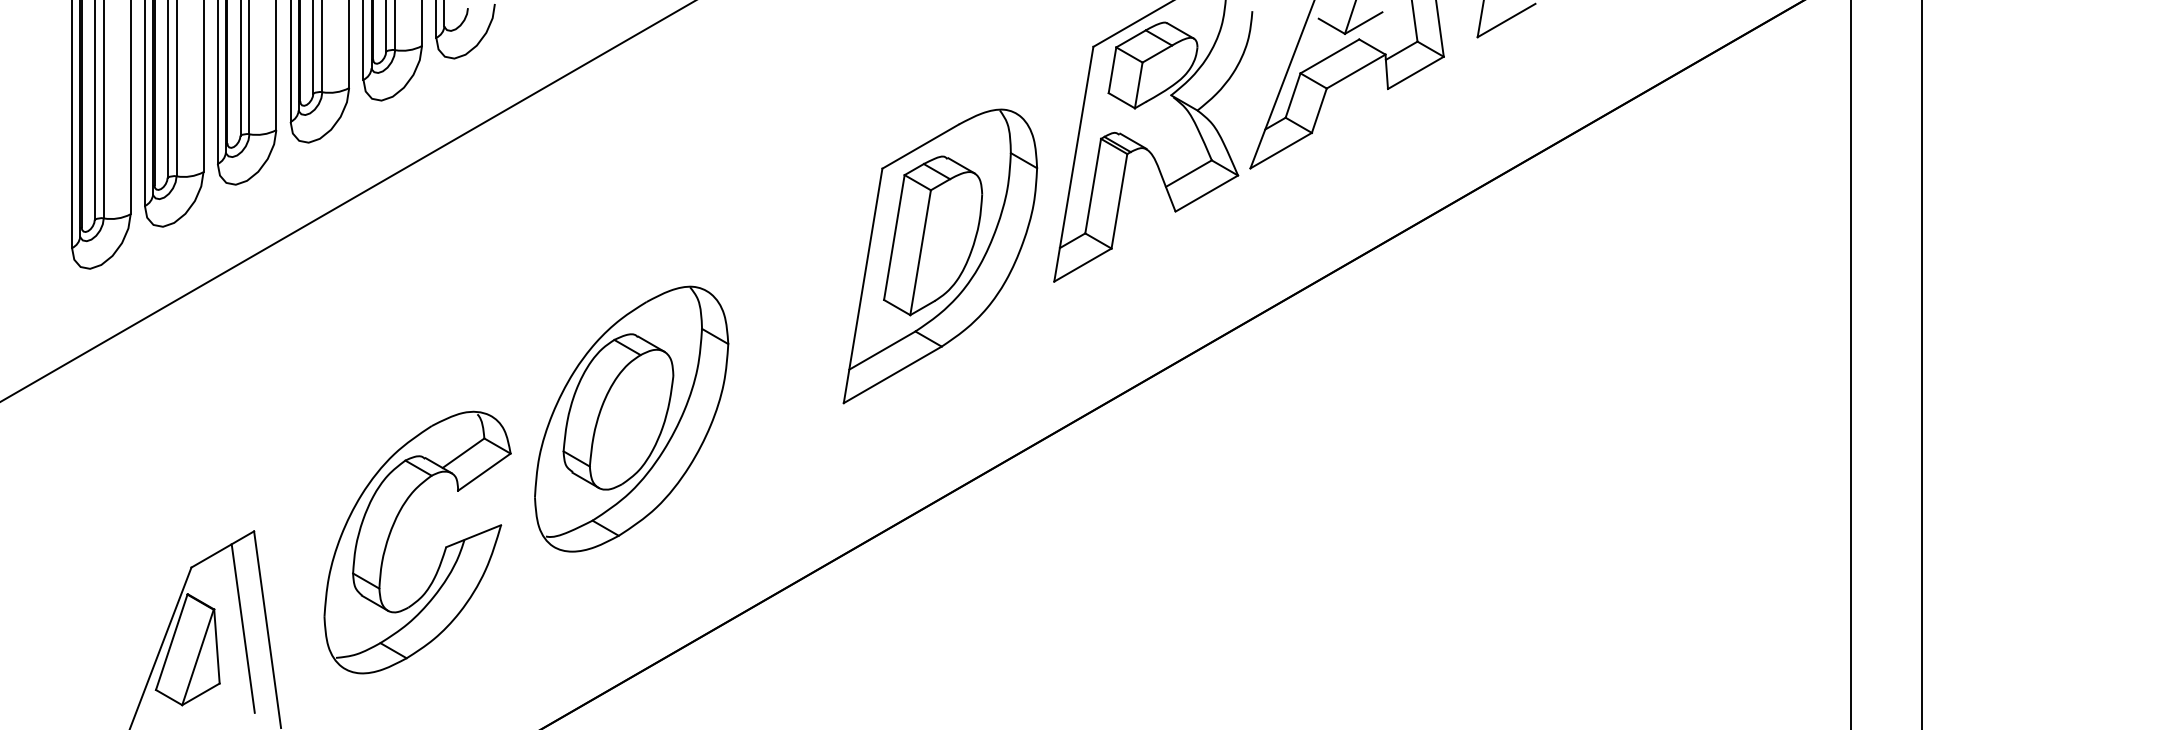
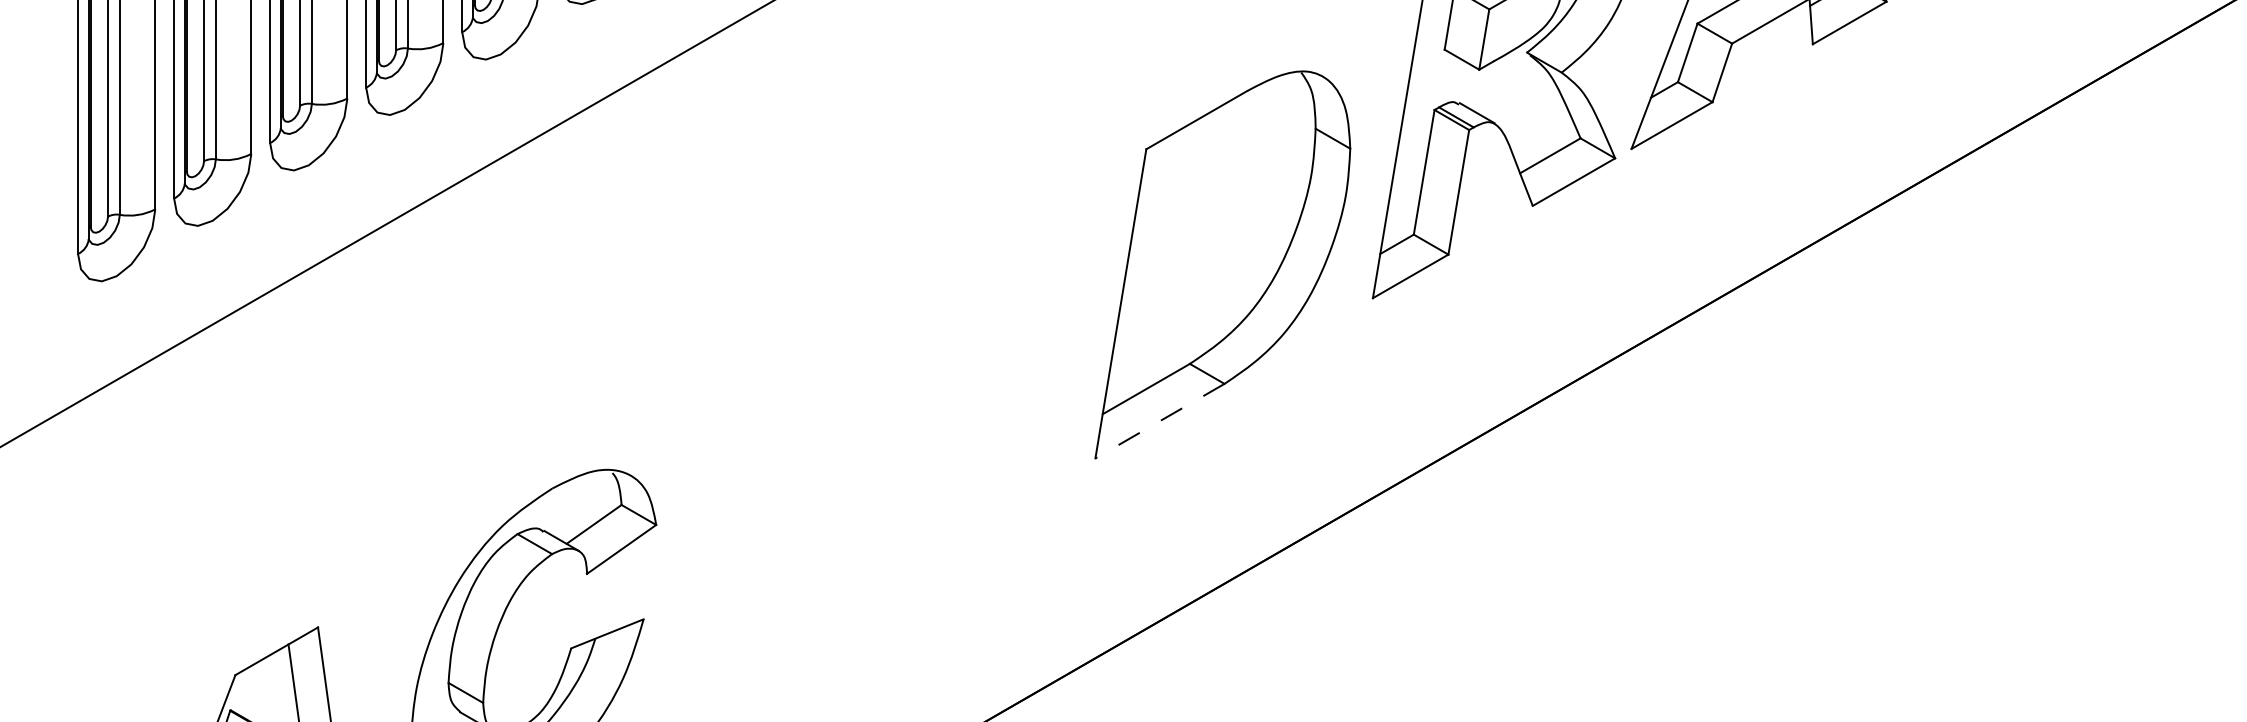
part: (933, 235) -> (1213, 237), removed
line: (892, 374) -> (1159, 420), solid -> dashed
part: (631, 418) -> (815, 478), removed

